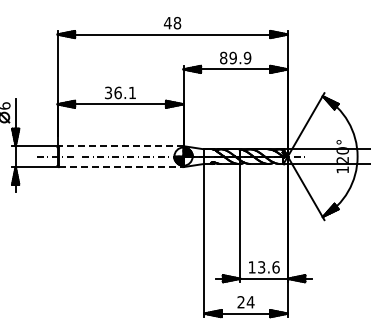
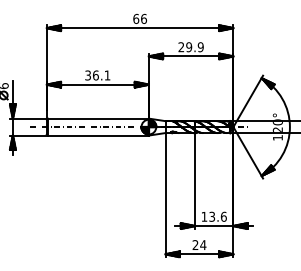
text: (172, 22) -> (139, 18), 48 -> 66
text: (223, 57) -> (181, 46), 89.9 -> 29.9
line: (120, 146) -> (97, 118), dashed -> solid
line: (121, 167) -> (98, 135), dashed -> solid

